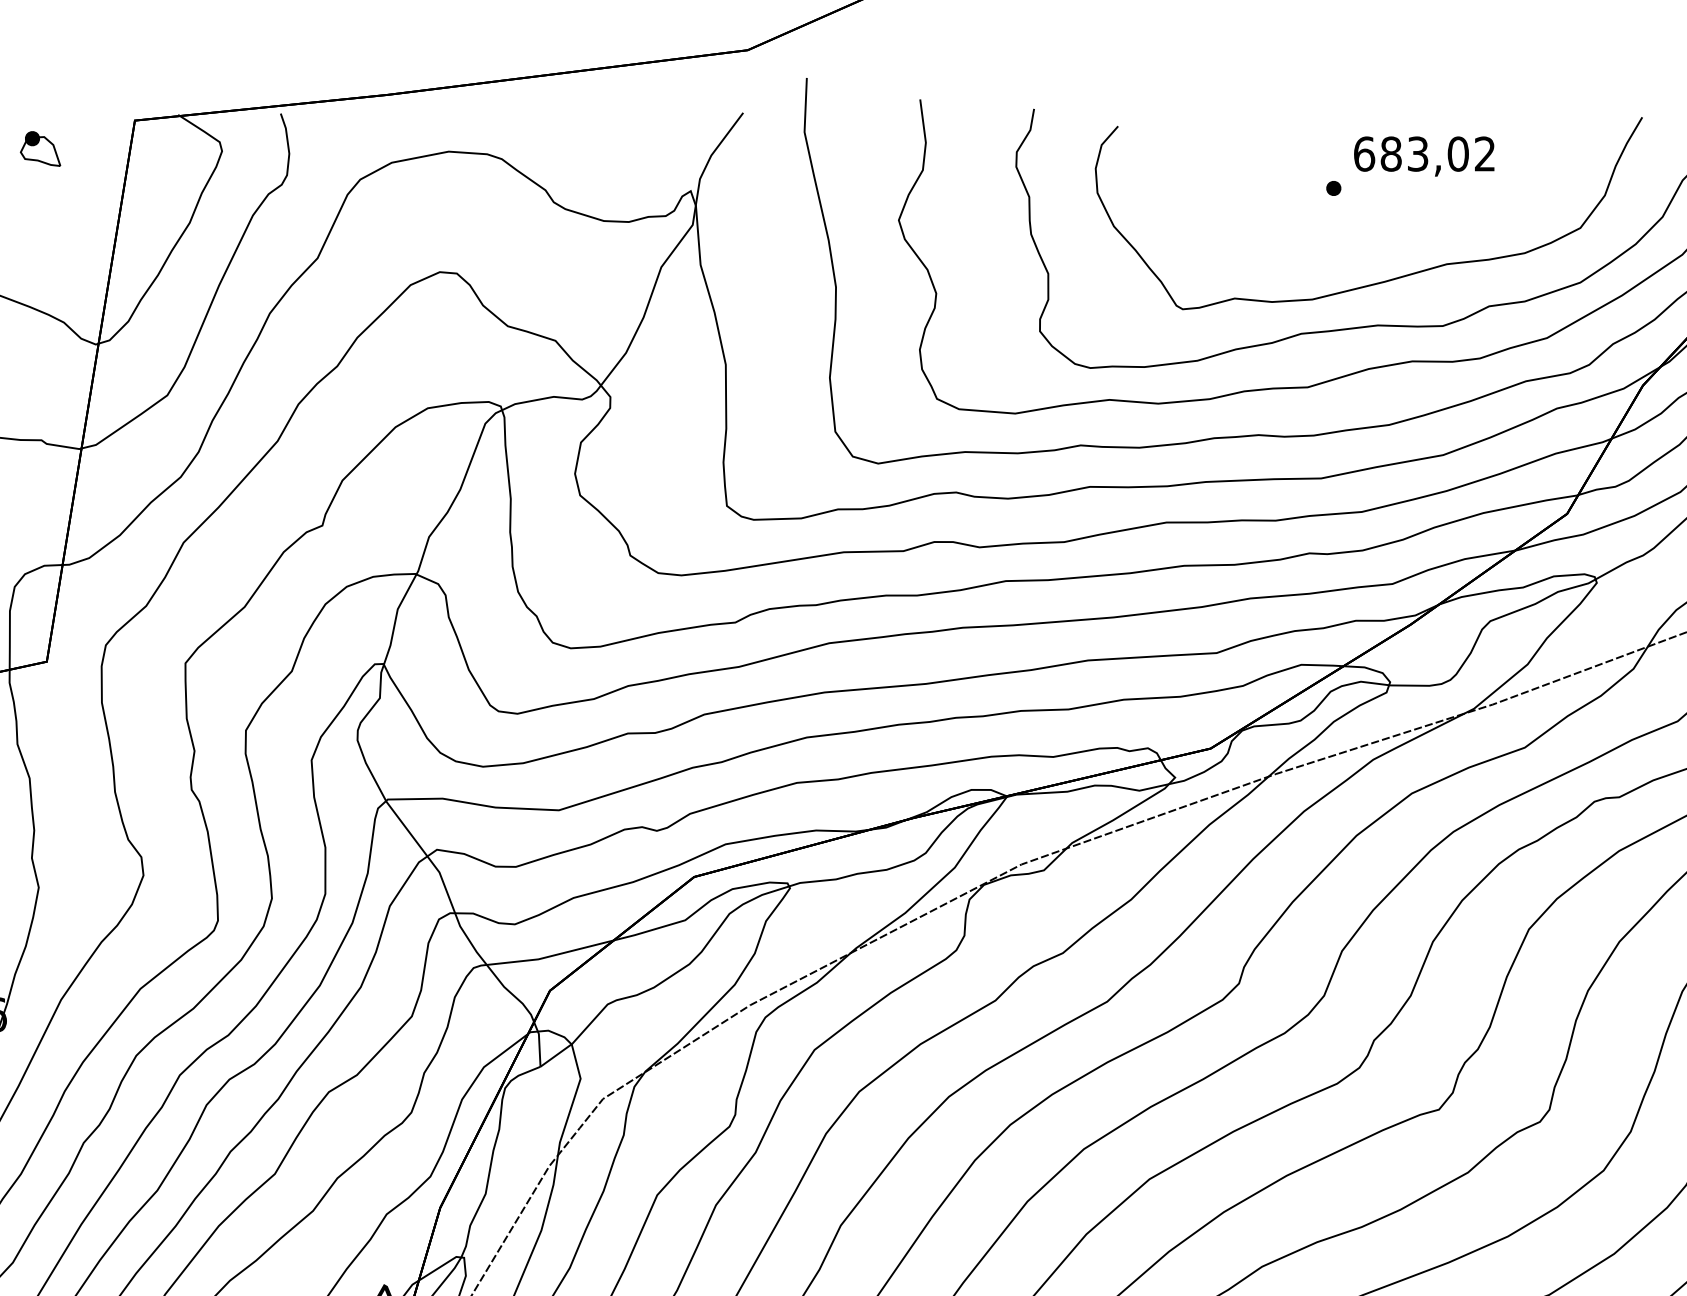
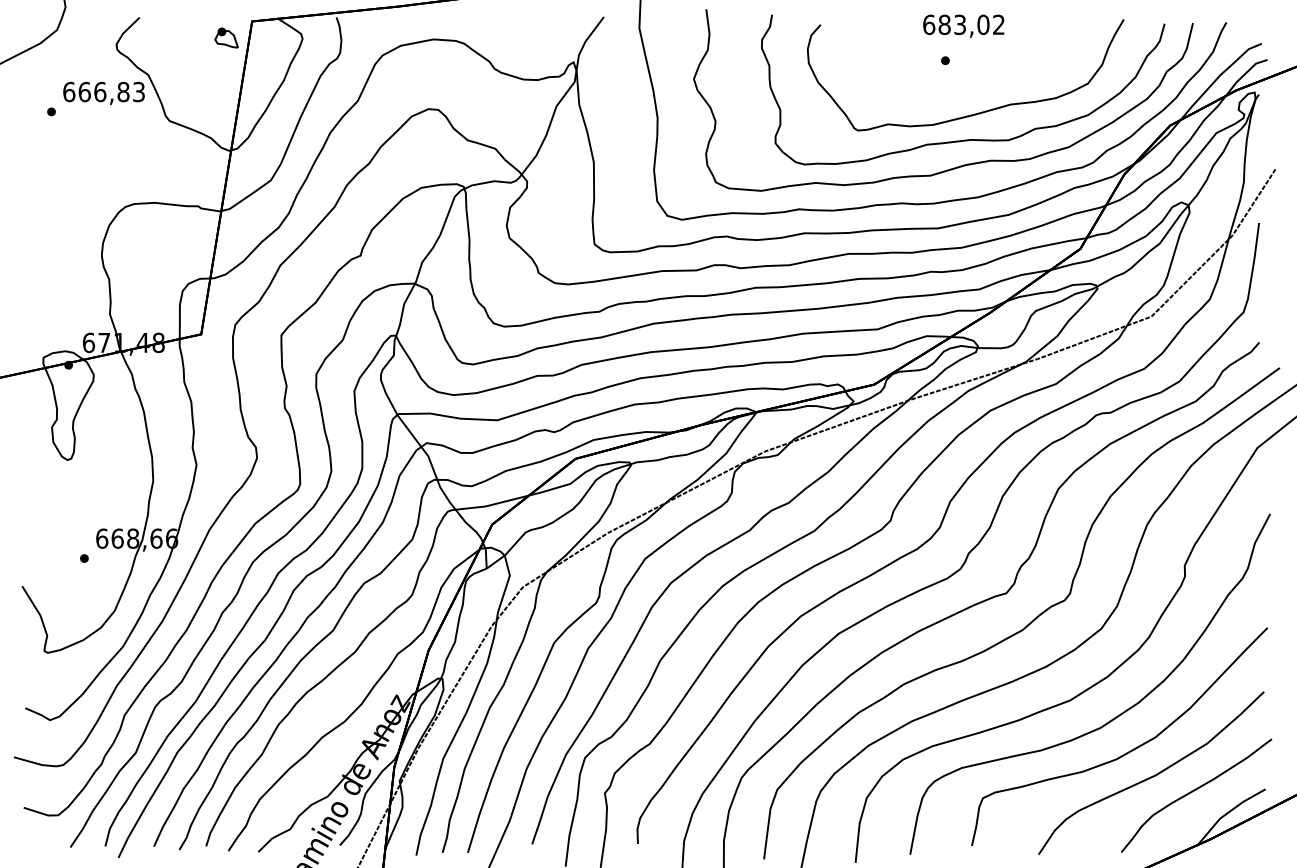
part: (40, 148) -> (226, 37), moved
text: (1423, 155) -> (963, 25), moved

